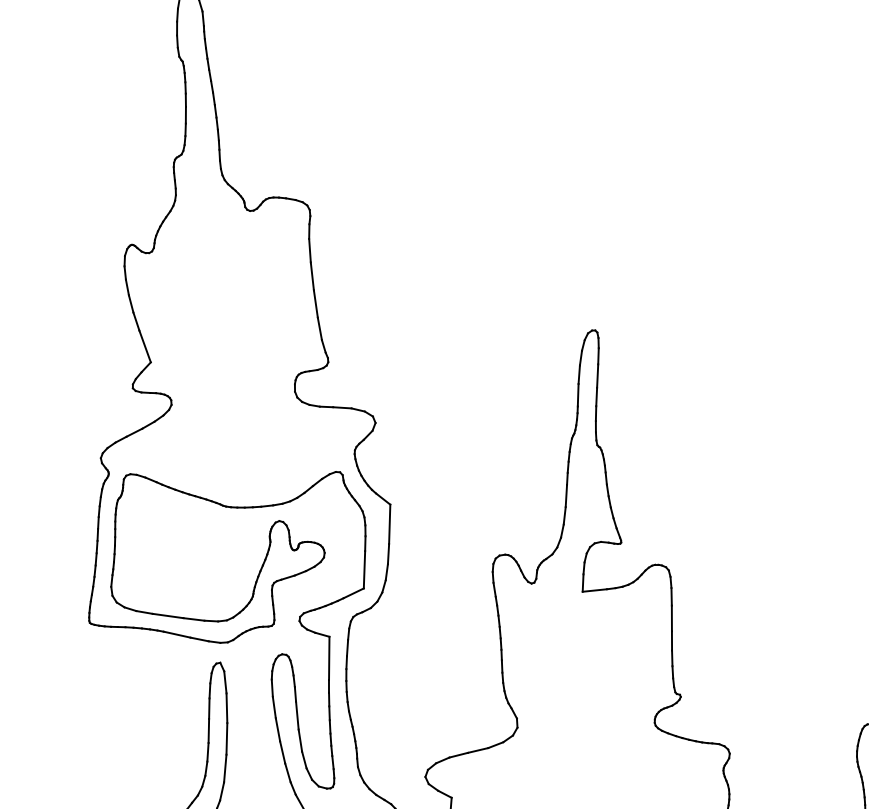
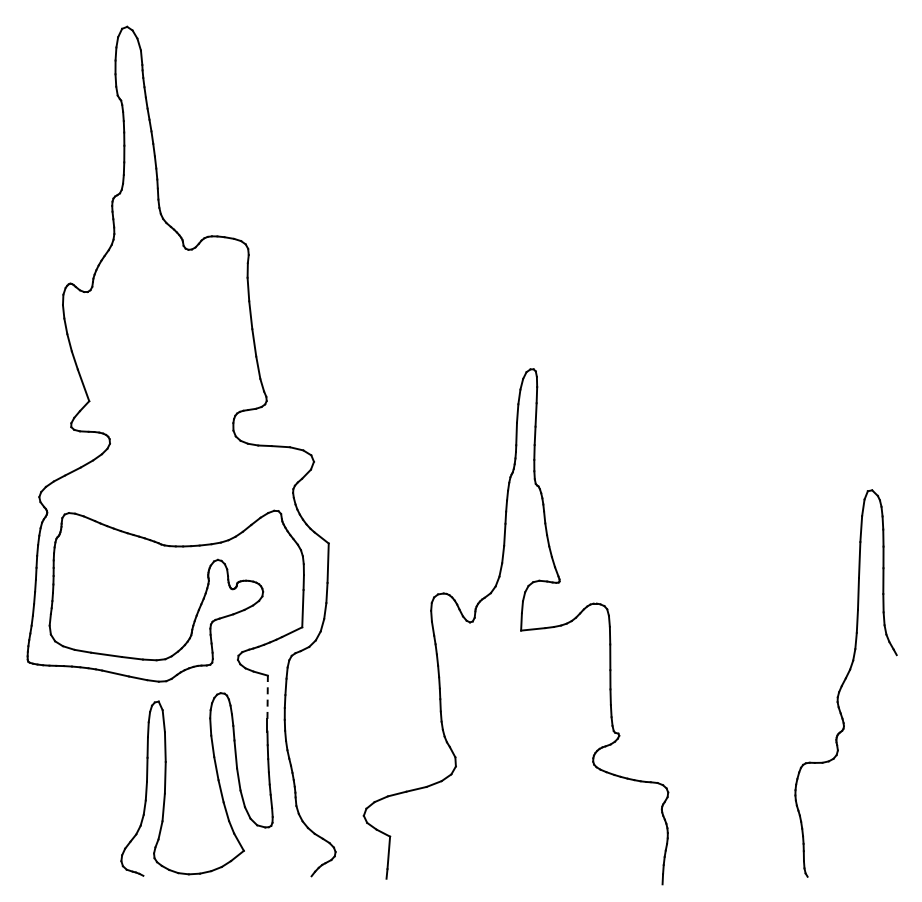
line: (329, 658) -> (267, 697), solid -> dashed

